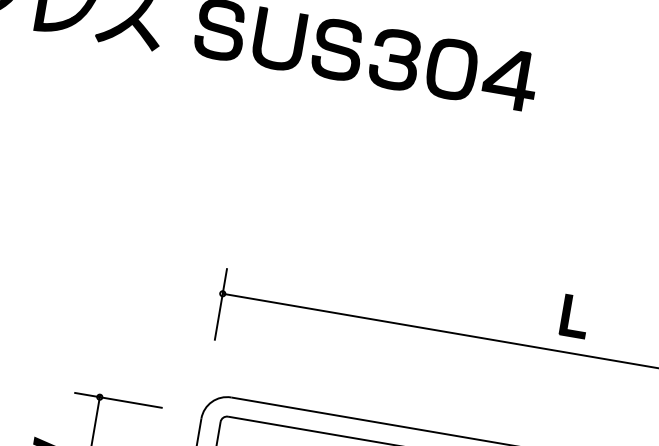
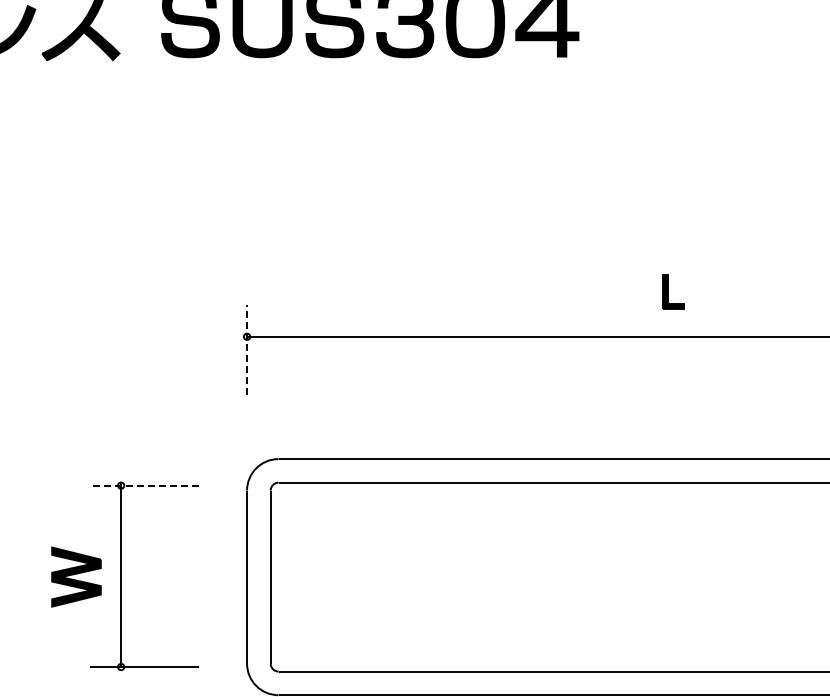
line: (221, 304) -> (247, 349), solid -> dashed
part: (574, 316) -> (672, 291), size x0.7
line: (117, 400) -> (143, 485), solid -> dashed

